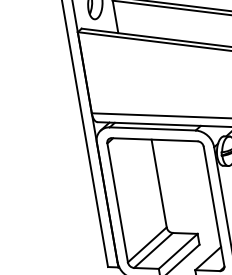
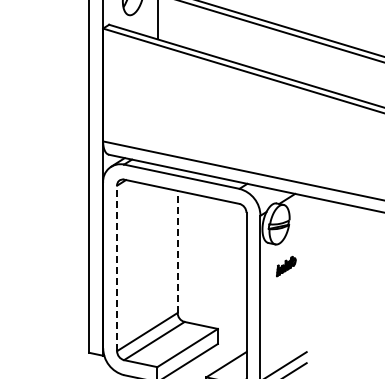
line: (158, 183) -> (177, 251), solid -> dashed
line: (117, 202) -> (117, 268), solid -> dashed

